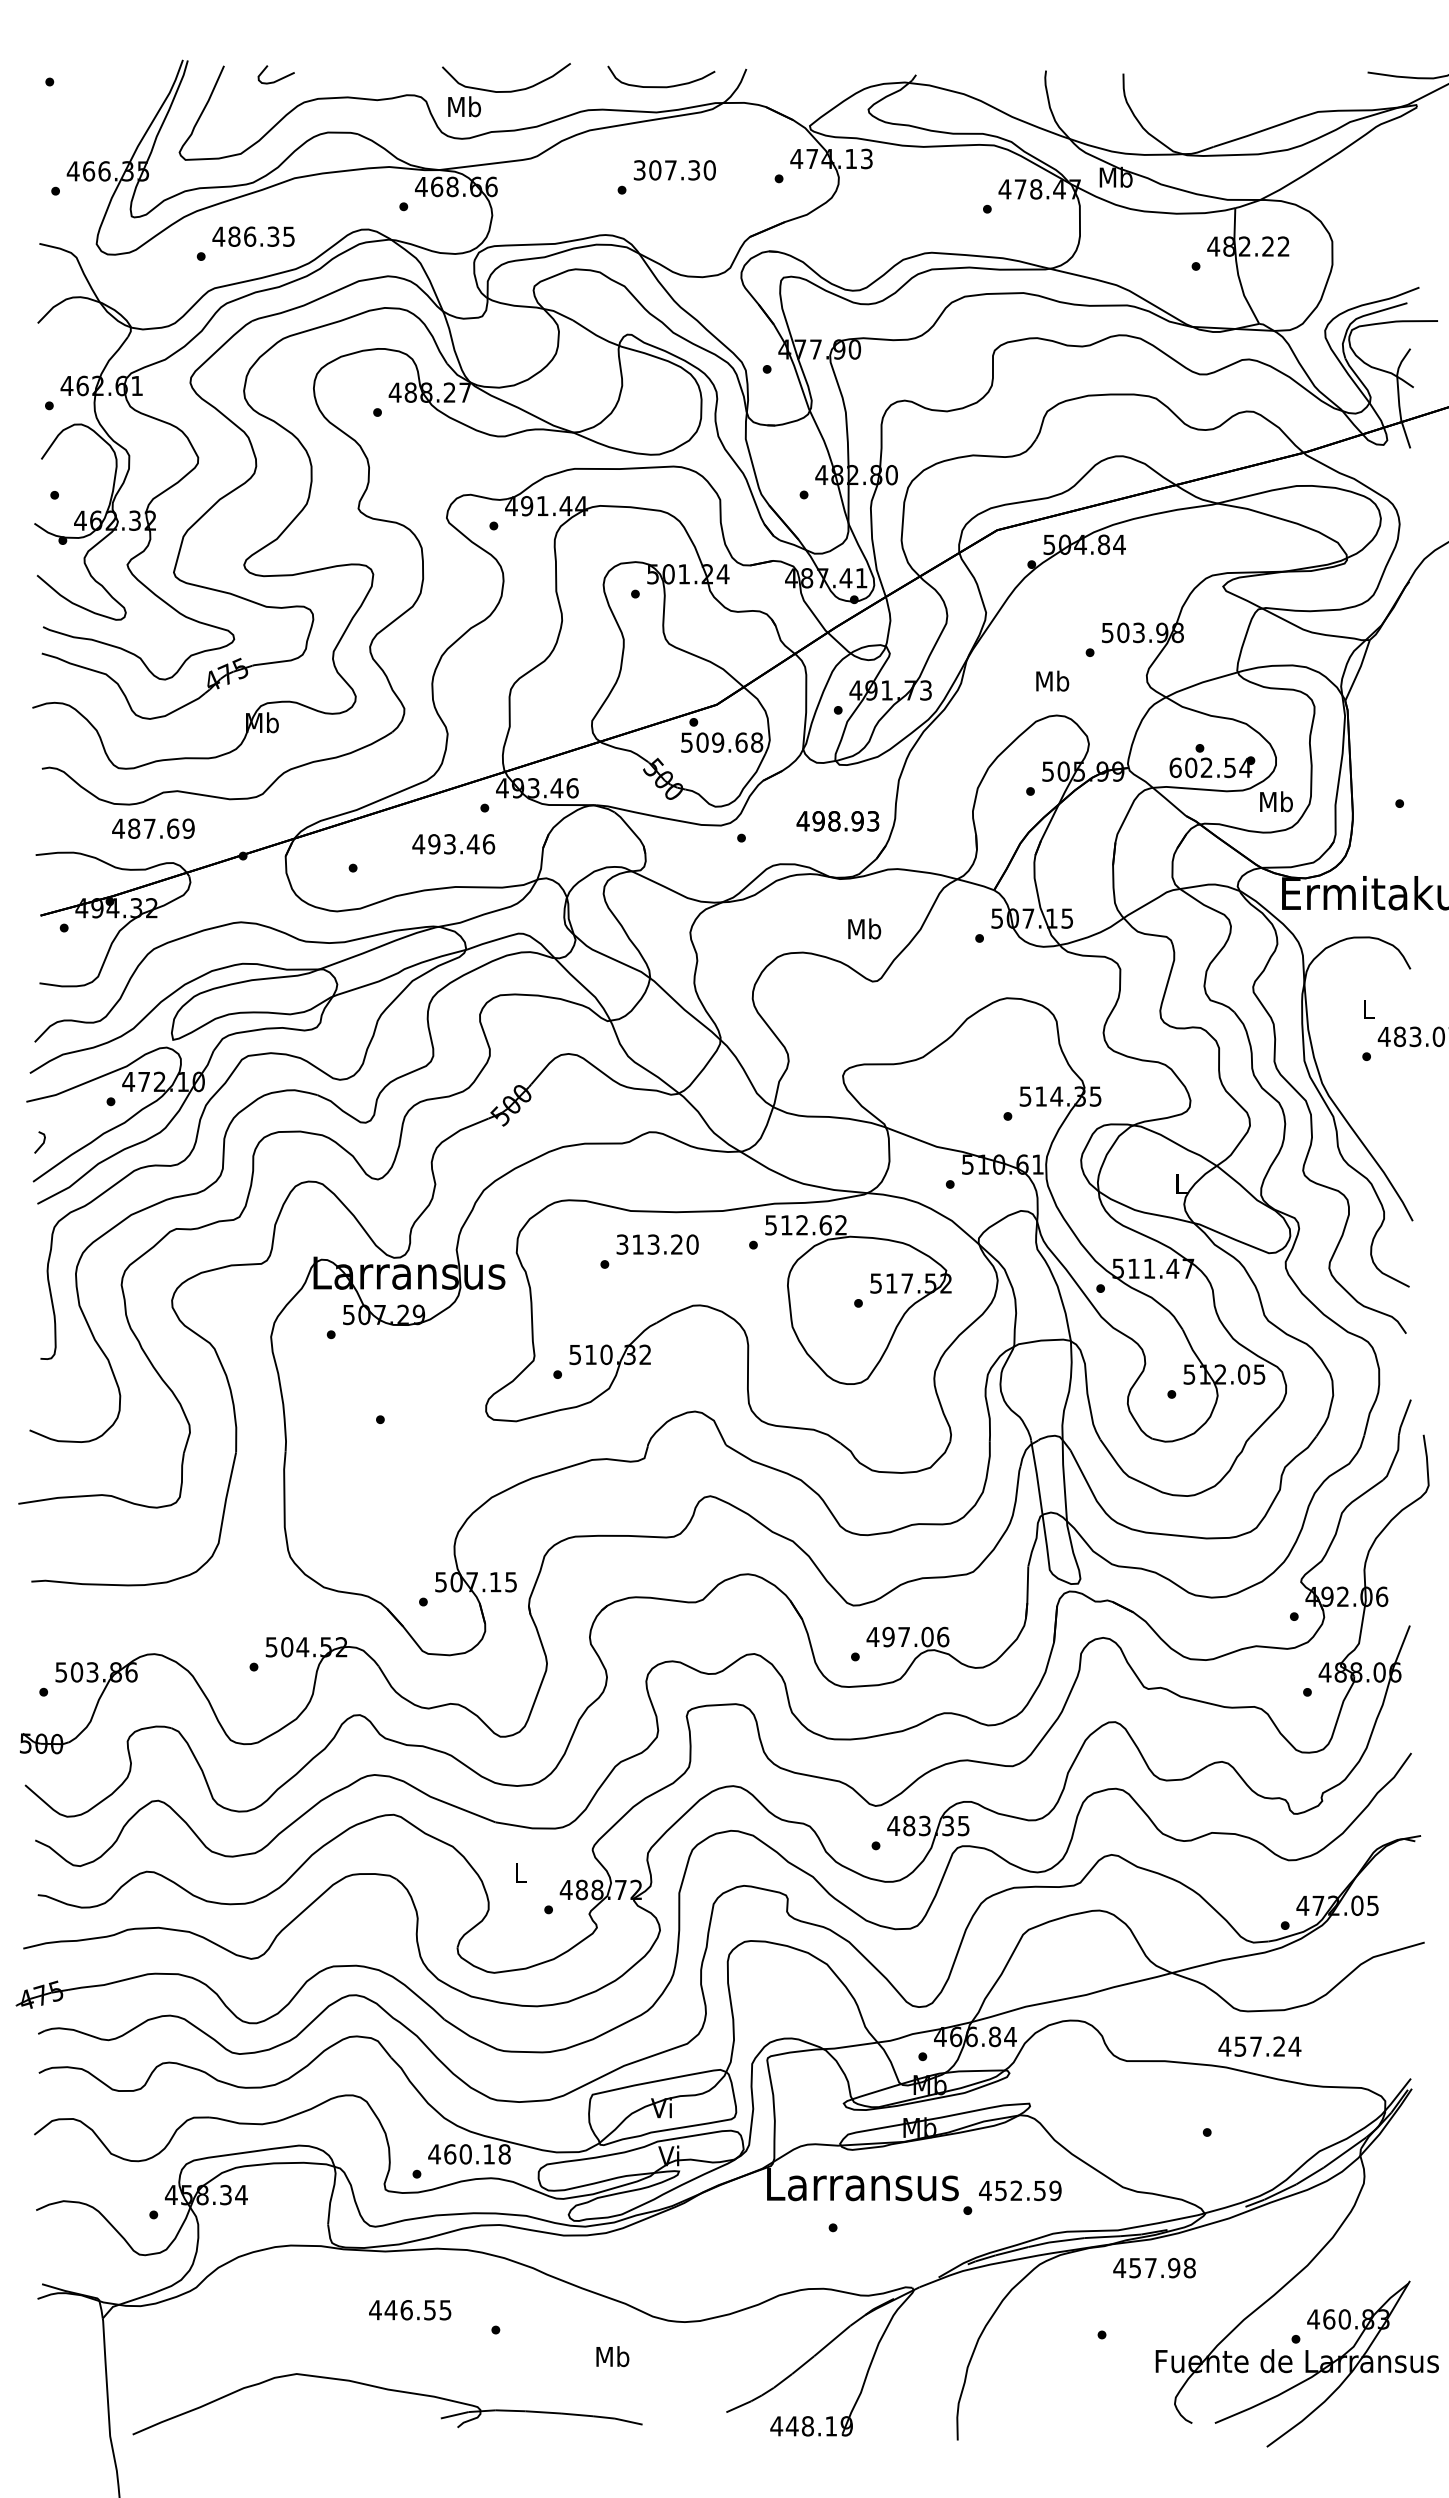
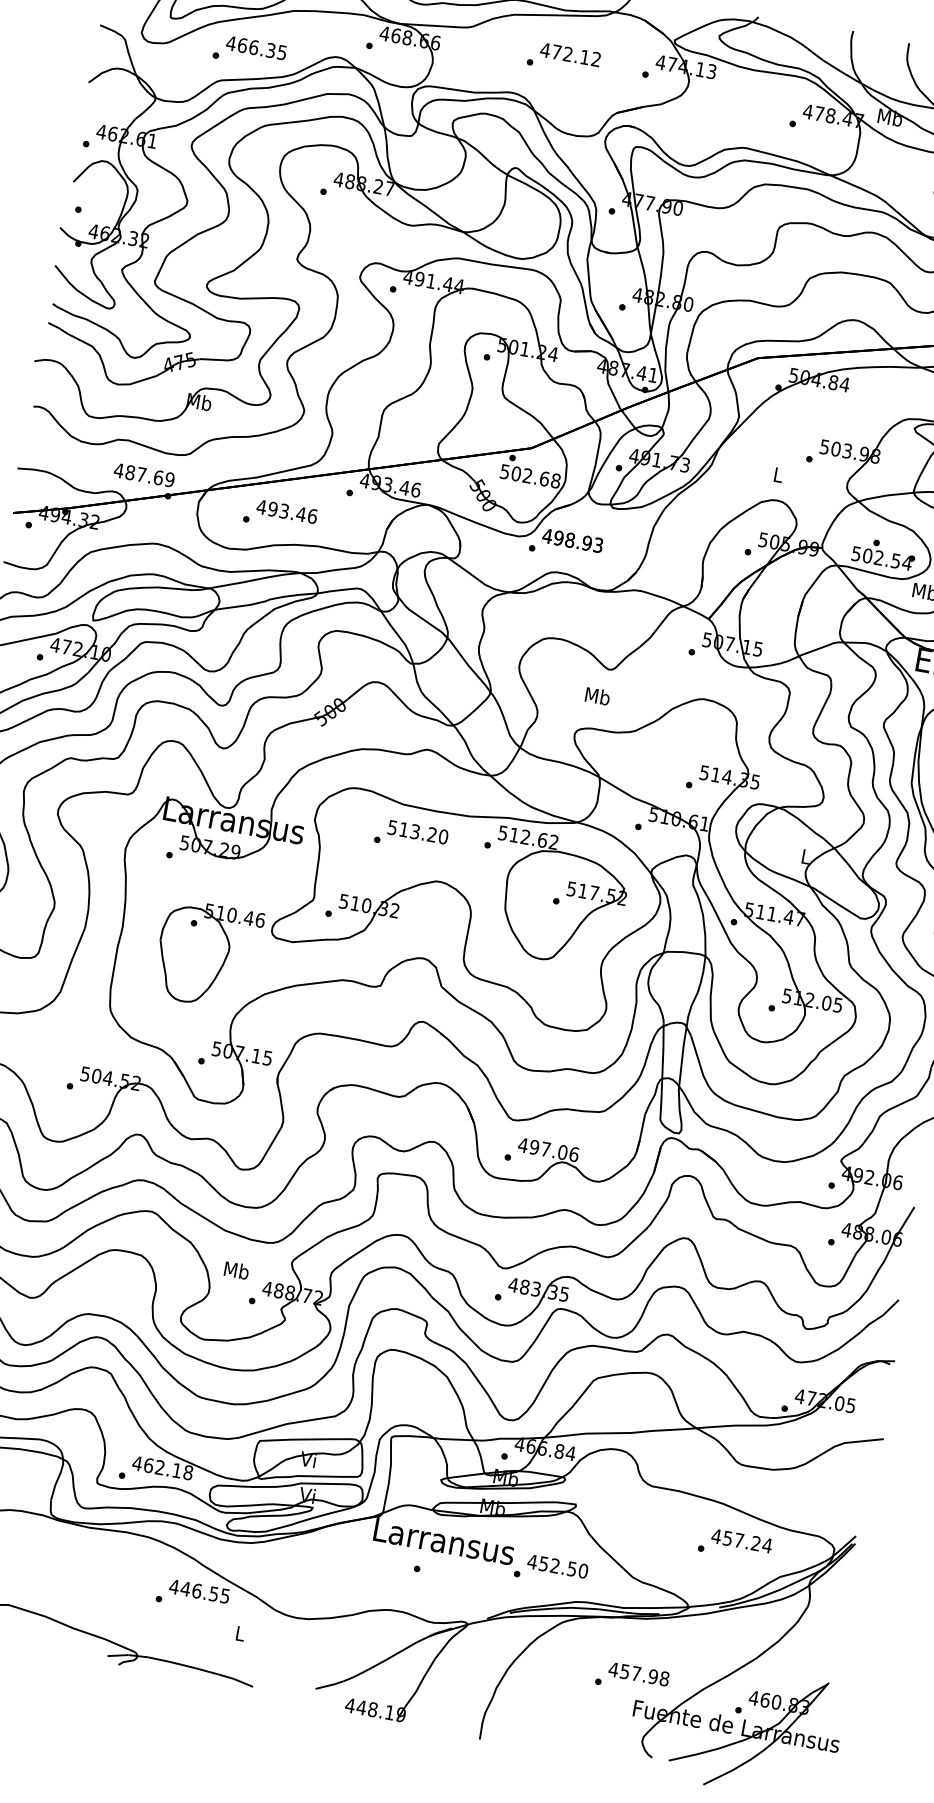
text: (674, 170) -> (570, 54), 307.30 -> 472.12
text: (234, 236) -> (242, 45), 486.35 -> 466.35
text: (1052, 680) -> (778, 474), Mb -> L
text: (718, 742) -> (527, 475), 509.68 -> 502.68
text: (1175, 767) -> (856, 553), 602.54 -> 502.54
text: (837, 821) -> (572, 540), moved
text: (153, 828) -> (144, 475), moved
text: (453, 844) -> (286, 511), moved
text: (864, 928) -> (597, 695), moved
text: (622, 1244) -> (392, 827), 313.20 -> 513.20
part: (406, 1458) -> (207, 954), added
text: (520, 1872) -> (236, 1270), L -> Mb
text: (1259, 2046) -> (741, 1540), moved
text: (465, 2154) -> (159, 1467), 460.18 -> 462.18
text: (1055, 2191) -> (583, 1571), 452.59 -> 452.50
text: (1154, 2267) -> (639, 1673), moved
text: (410, 2310) -> (199, 1591), moved
text: (612, 2356) -> (240, 1633), Mb -> L

